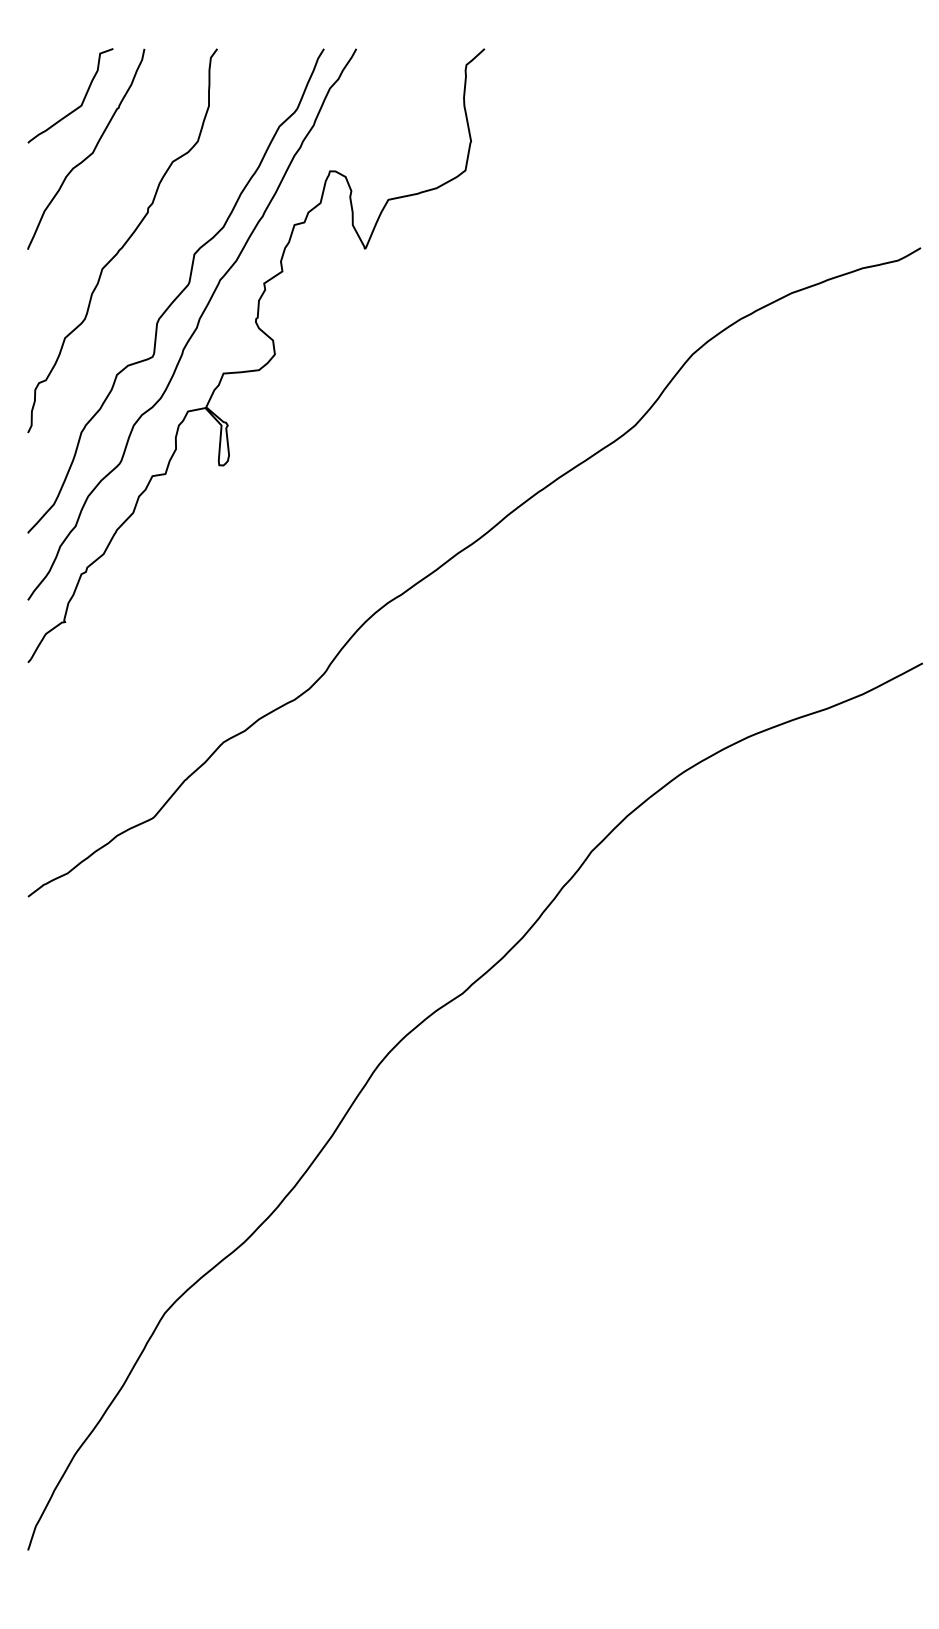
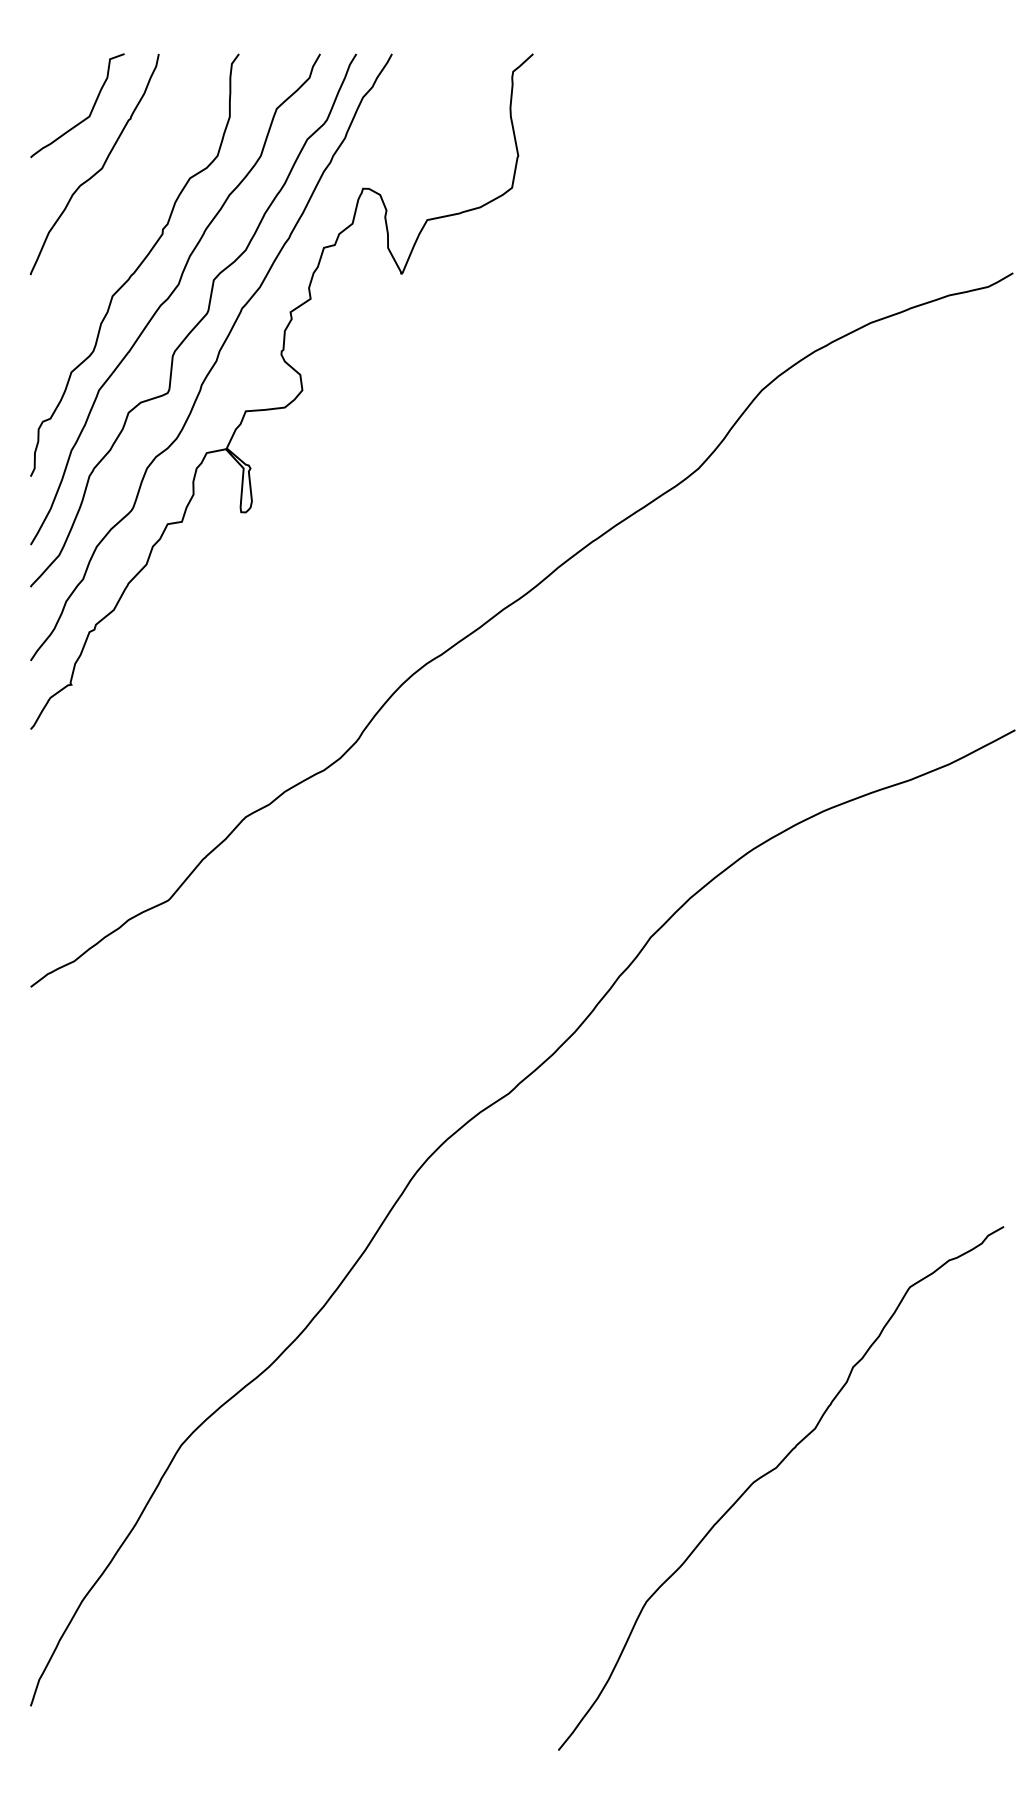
curve: (155, 269) -> (170, 296), added
curve: (701, 1337) -> (771, 1472), added

